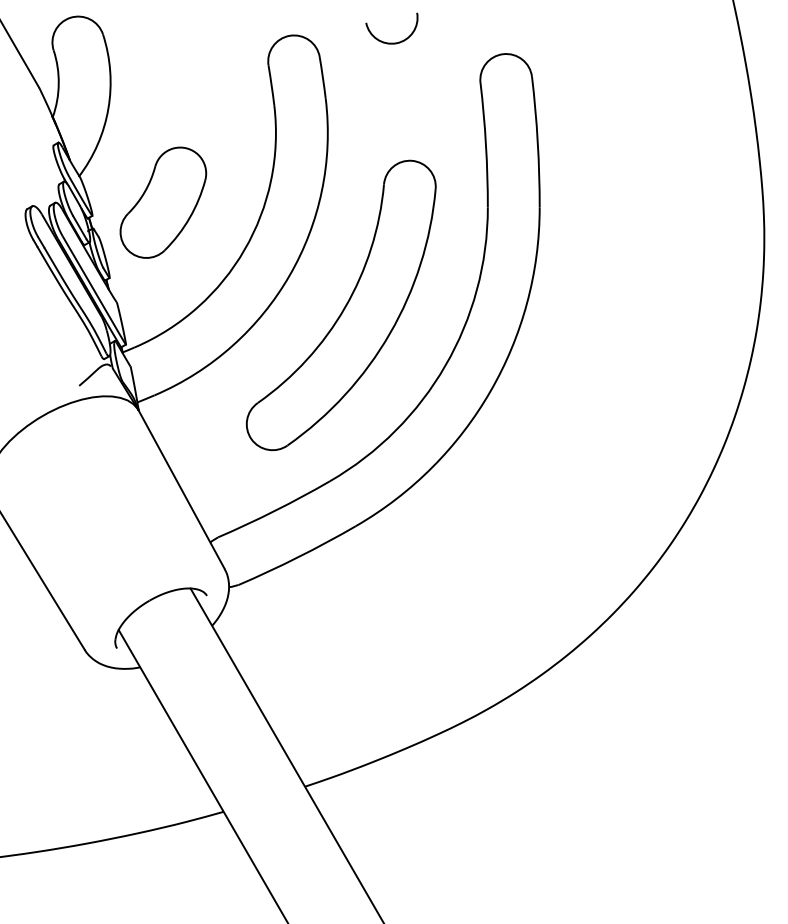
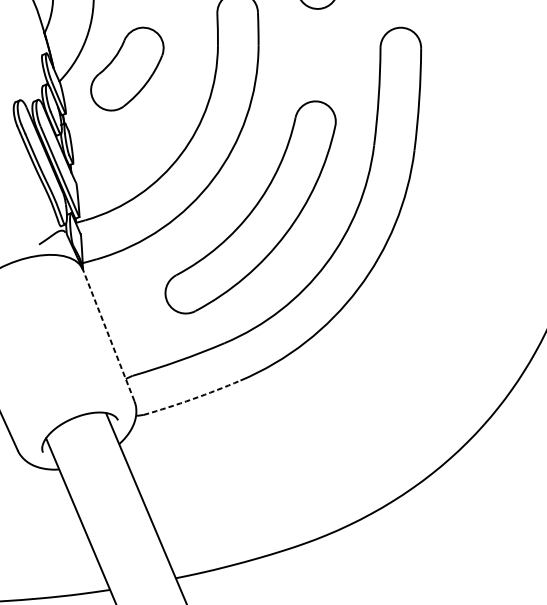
part: (163, 202) -> (127, 68), moved
line: (181, 489) -> (108, 335), solid -> dashed
arc: (298, 557) -> (192, 399), solid -> dashed

